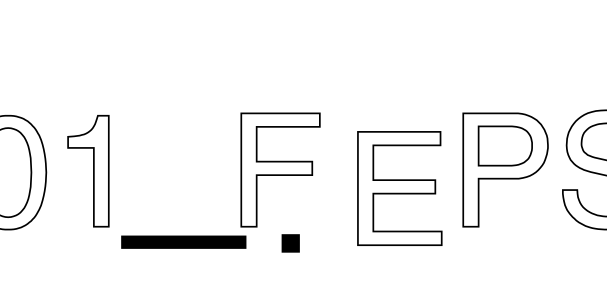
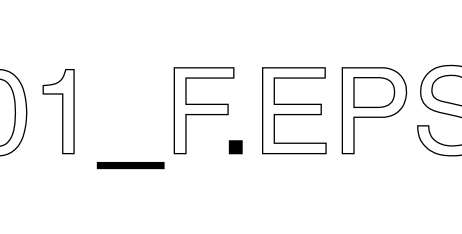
part: (400, 188) -> (294, 110), moved
part: (183, 242) -> (130, 165), size x0.71
part: (290, 243) -> (235, 147), moved

